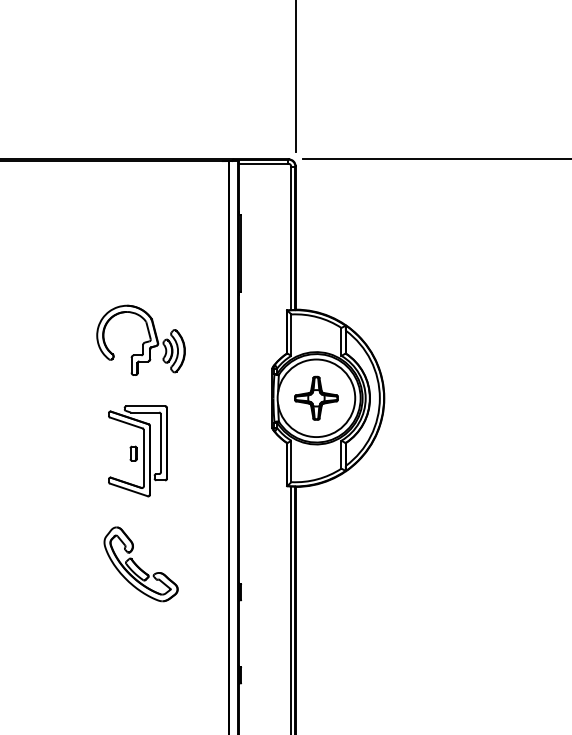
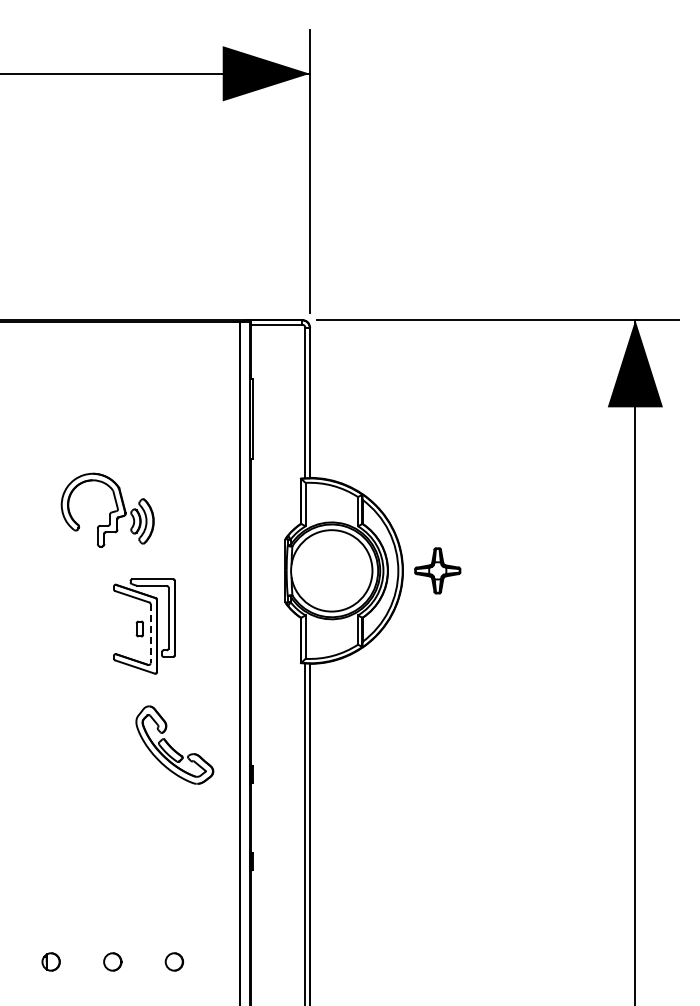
part: (140, 339) -> (107, 509), moved
part: (316, 397) -> (437, 570), moved
line: (143, 457) -> (150, 633), solid -> dashed
part: (140, 563) -> (174, 744), moved

